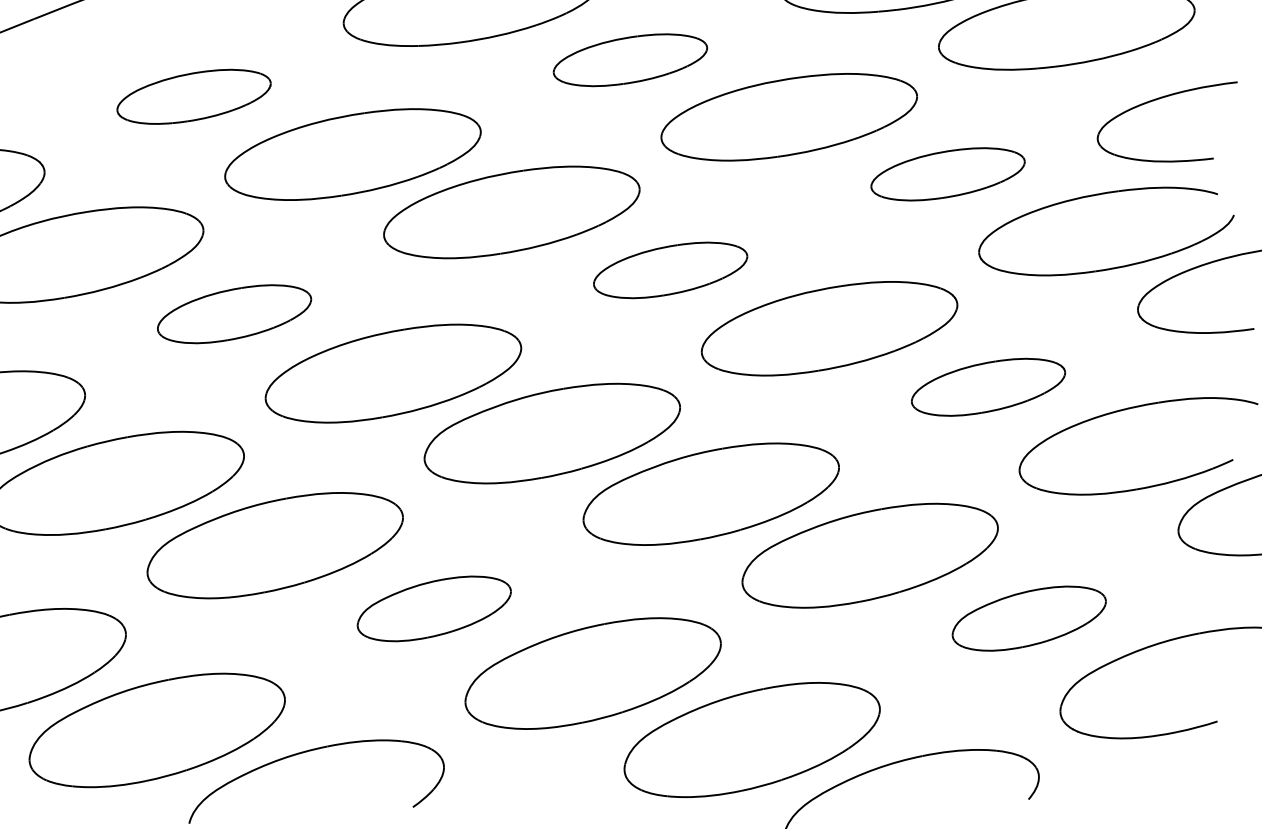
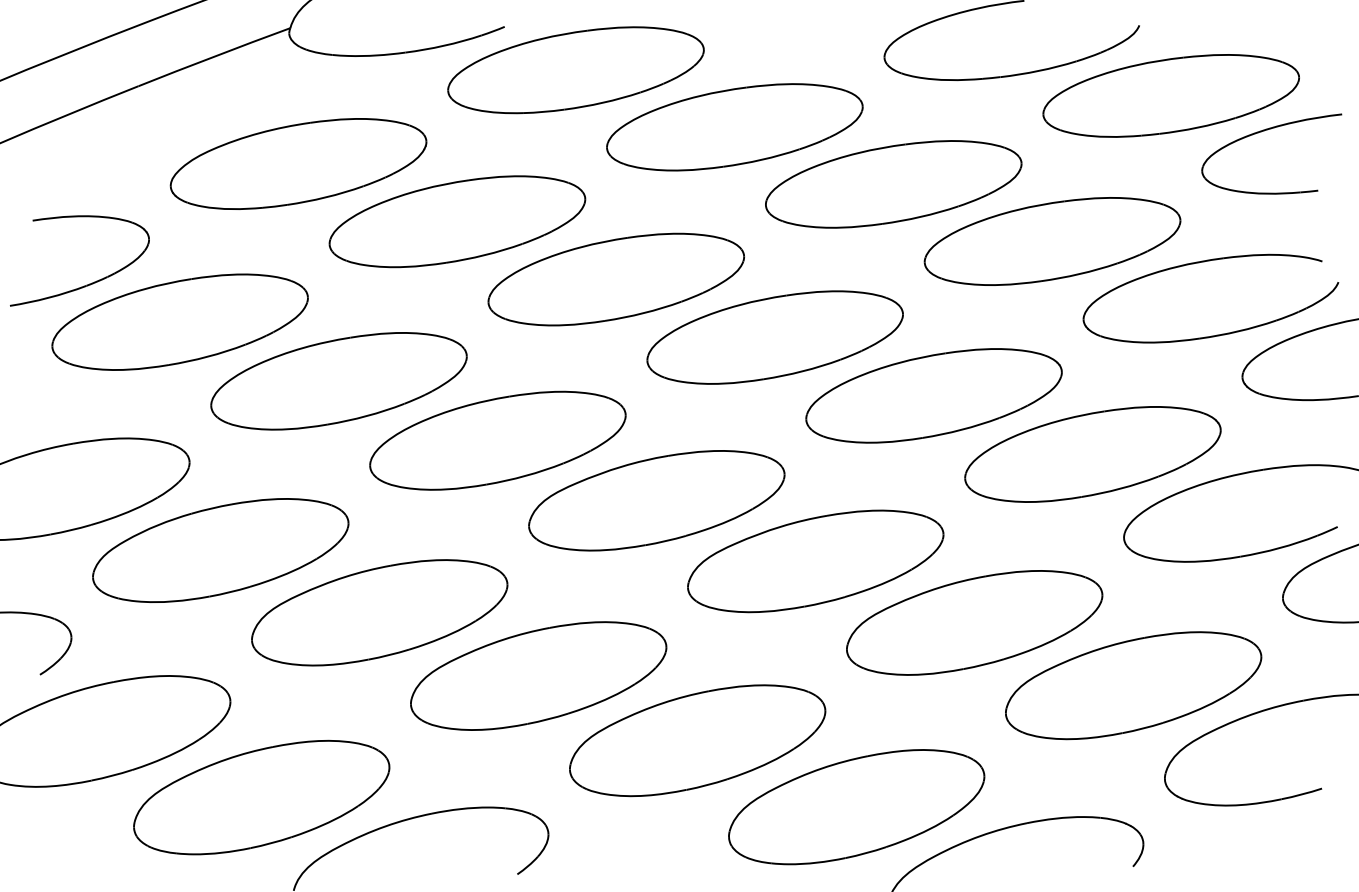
part: (630, 60) -> (734, 127), size x1.67
part: (194, 96) -> (298, 163), size x1.67
part: (1160, 99) -> (1264, 131), moved
part: (948, 174) -> (1052, 241), size x1.67
part: (670, 270) -> (774, 337), size x1.67
part: (234, 314) -> (338, 381), size x1.67
part: (988, 387) -> (1092, 454), size x1.67
part: (434, 608) -> (538, 675), size x1.67
part: (1029, 618) -> (1133, 685), size x1.67

